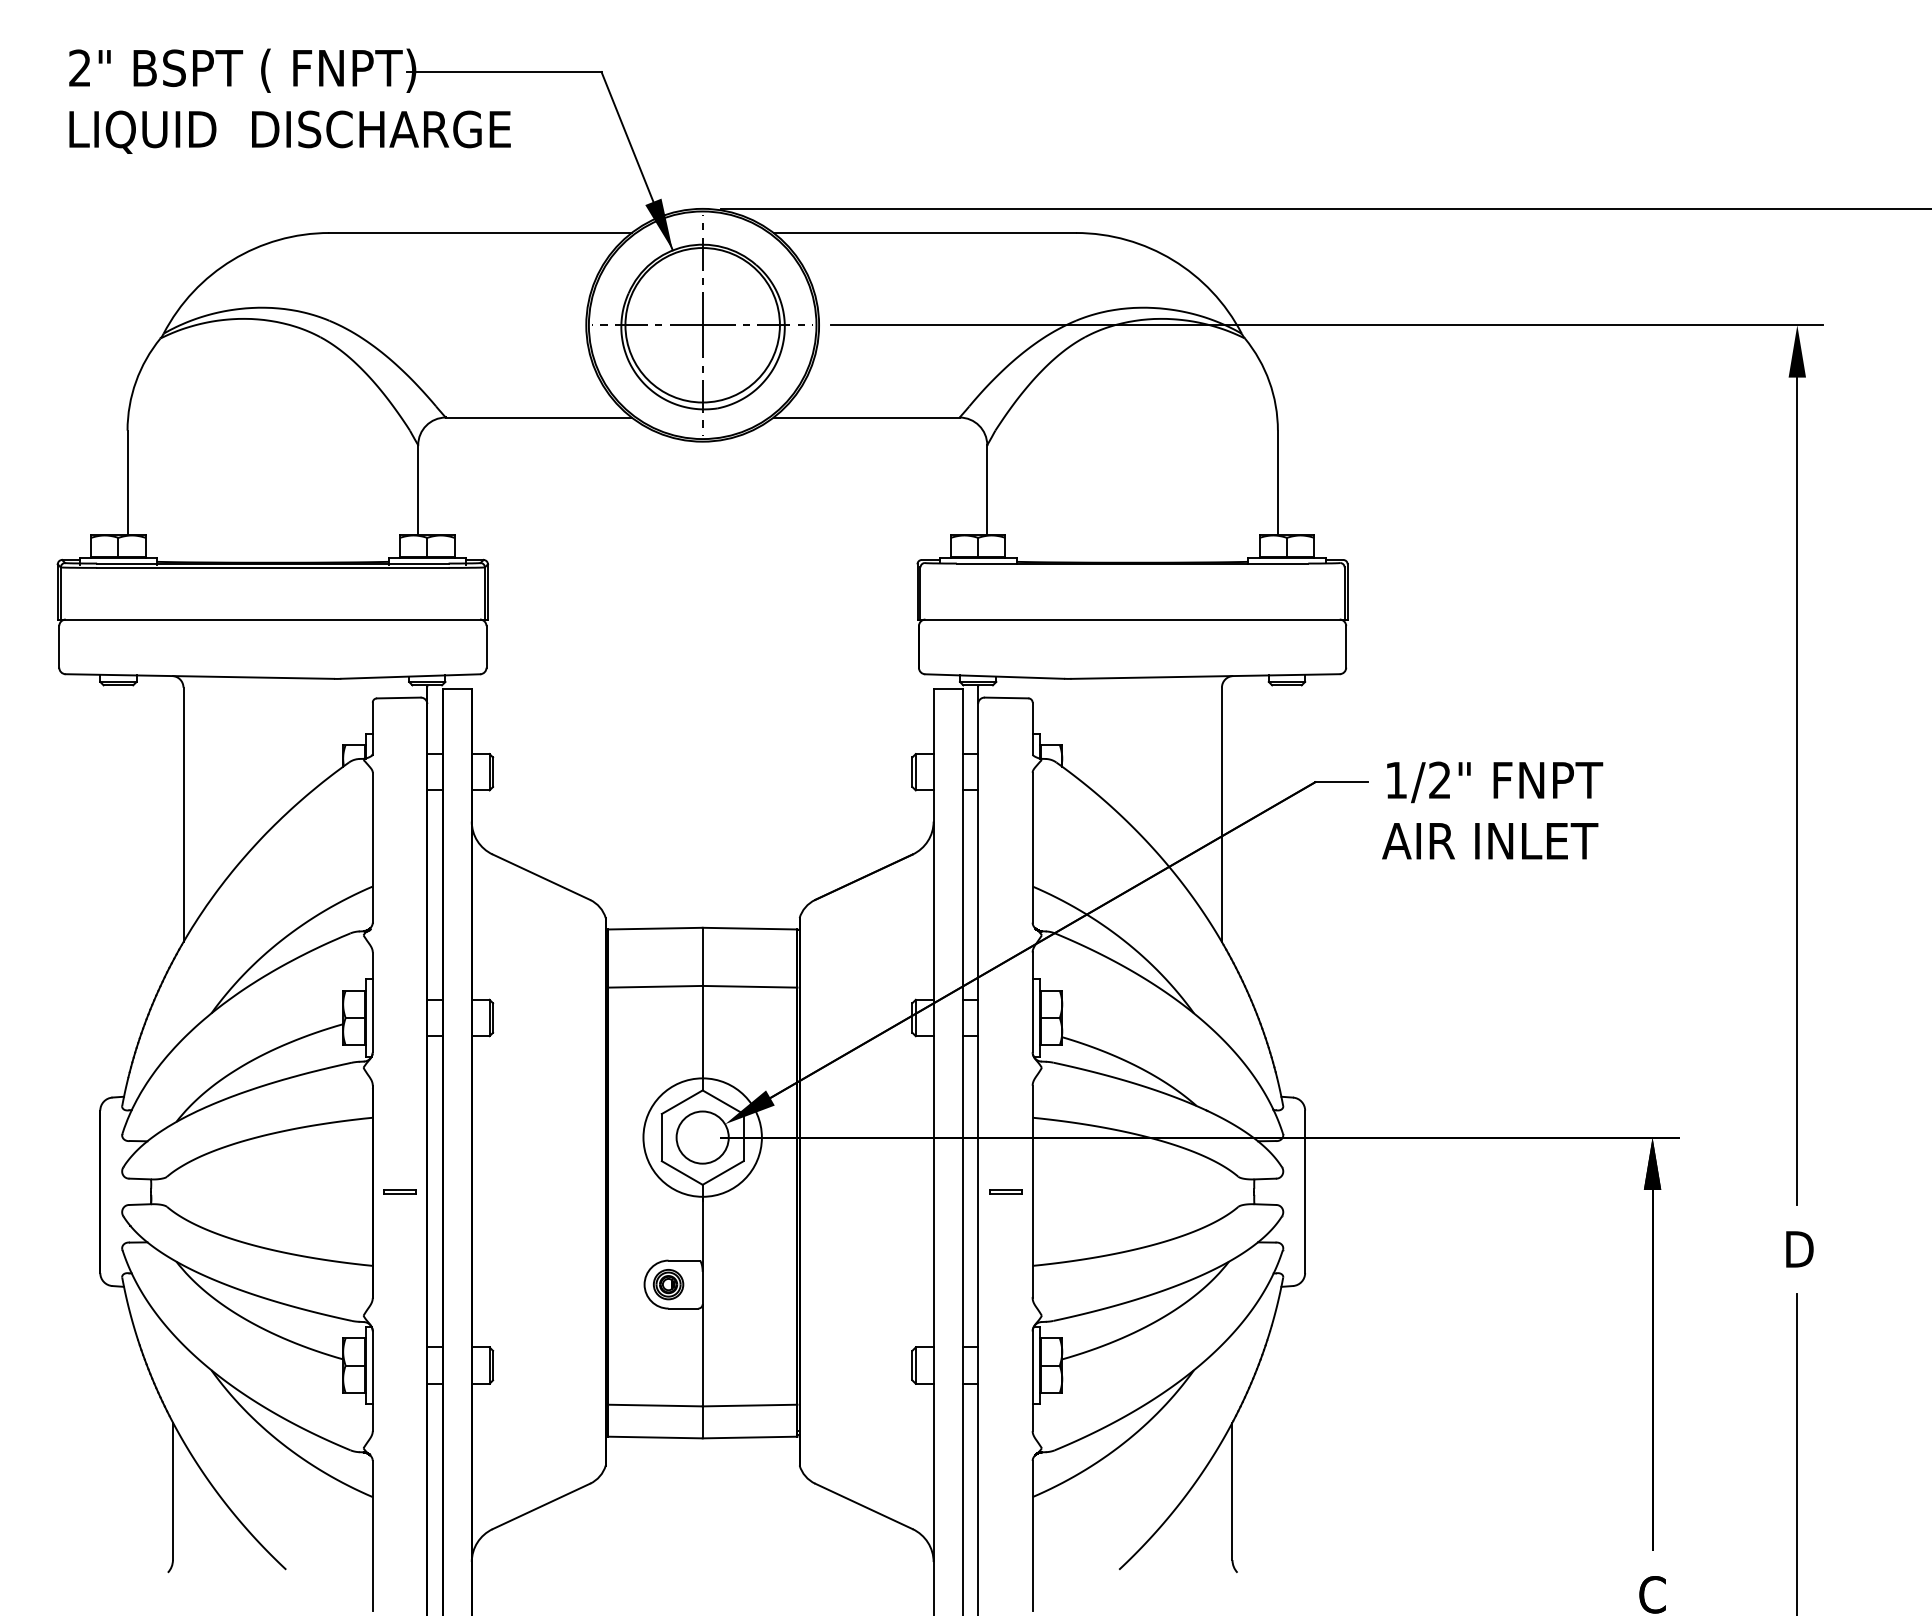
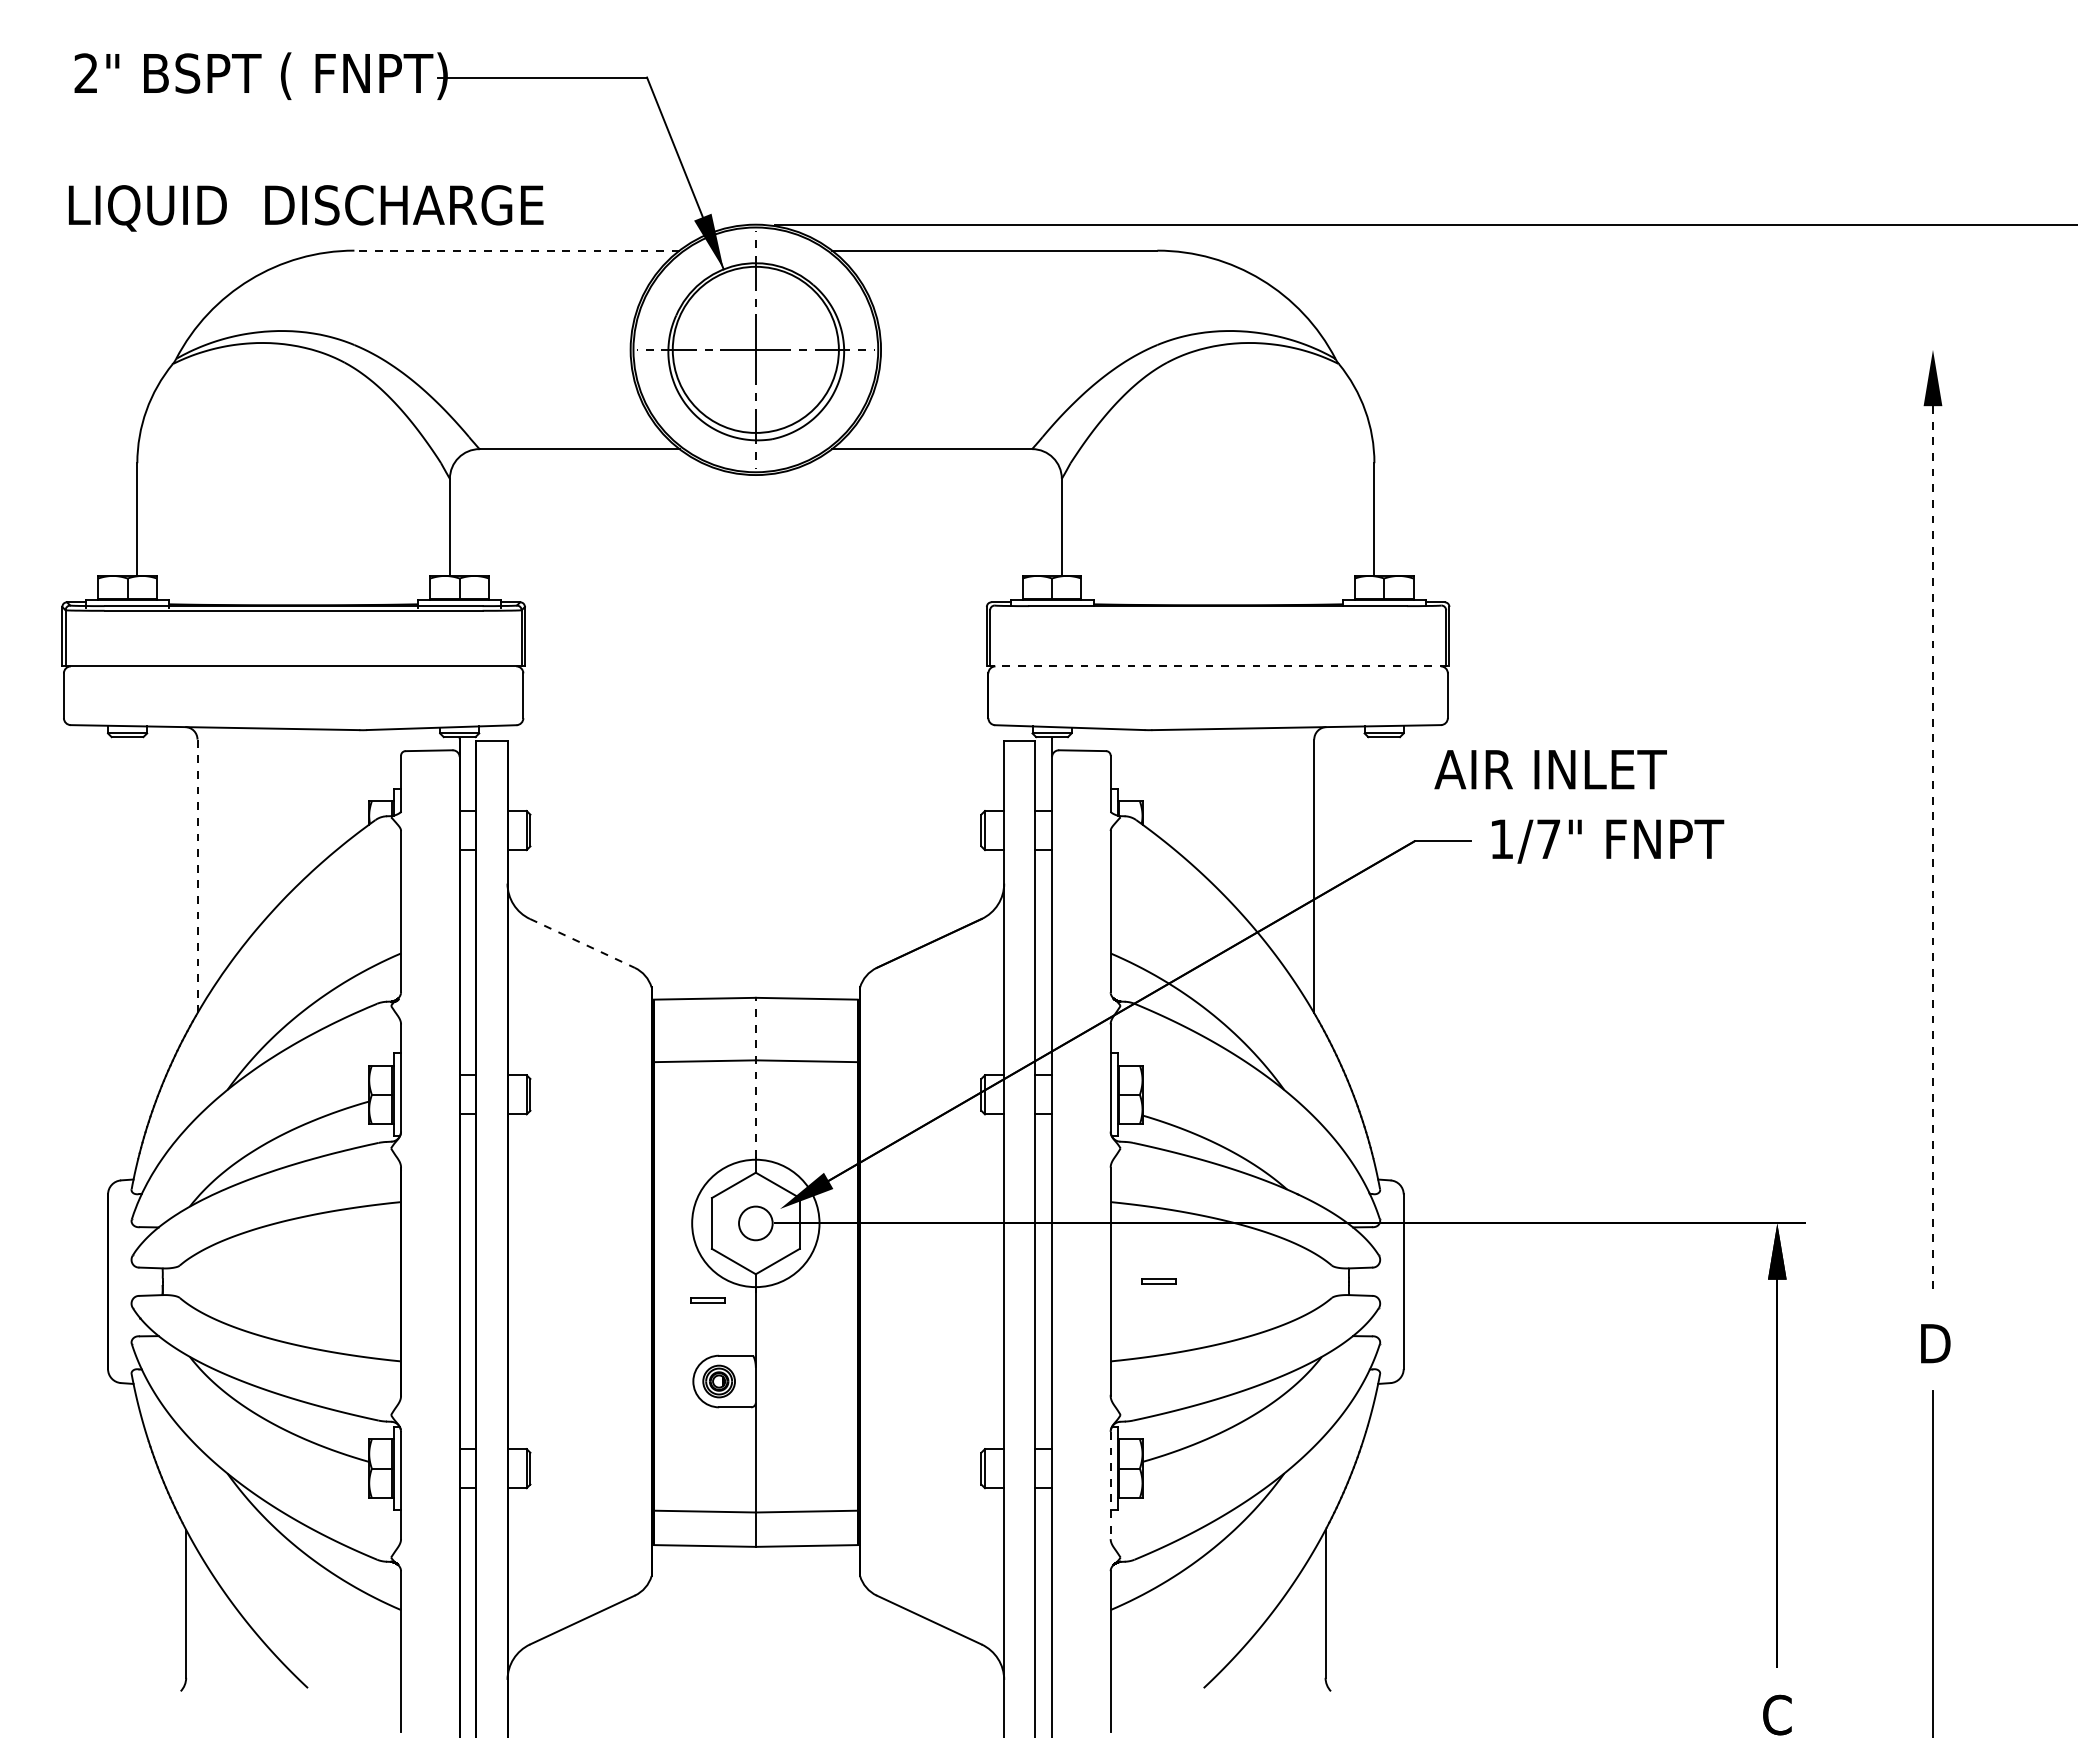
text: (290, 132) -> (306, 208), moved
line: (481, 232) -> (517, 250), solid -> dashed
line: (1327, 324) -> (1427, 349), removed
line: (1132, 619) -> (1218, 666), solid -> dashed
text: (1439, 779) -> (1548, 838), 1/2" -> 1/7"
line: (1796, 791) -> (1932, 851), solid -> dashed
line: (183, 814) -> (197, 876), solid -> dashed
text: (1489, 841) -> (1550, 769), moved
line: (541, 877) -> (582, 943), solid -> dashed
line: (702, 1001) -> (755, 1077), solid -> dashed
circle: (702, 1137) -> (755, 1223), size x0.6
part: (399, 1191) -> (707, 1300), moved
part: (1005, 1191) -> (1158, 1281), moved
line: (1032, 1381) -> (1110, 1485), solid -> dashed

